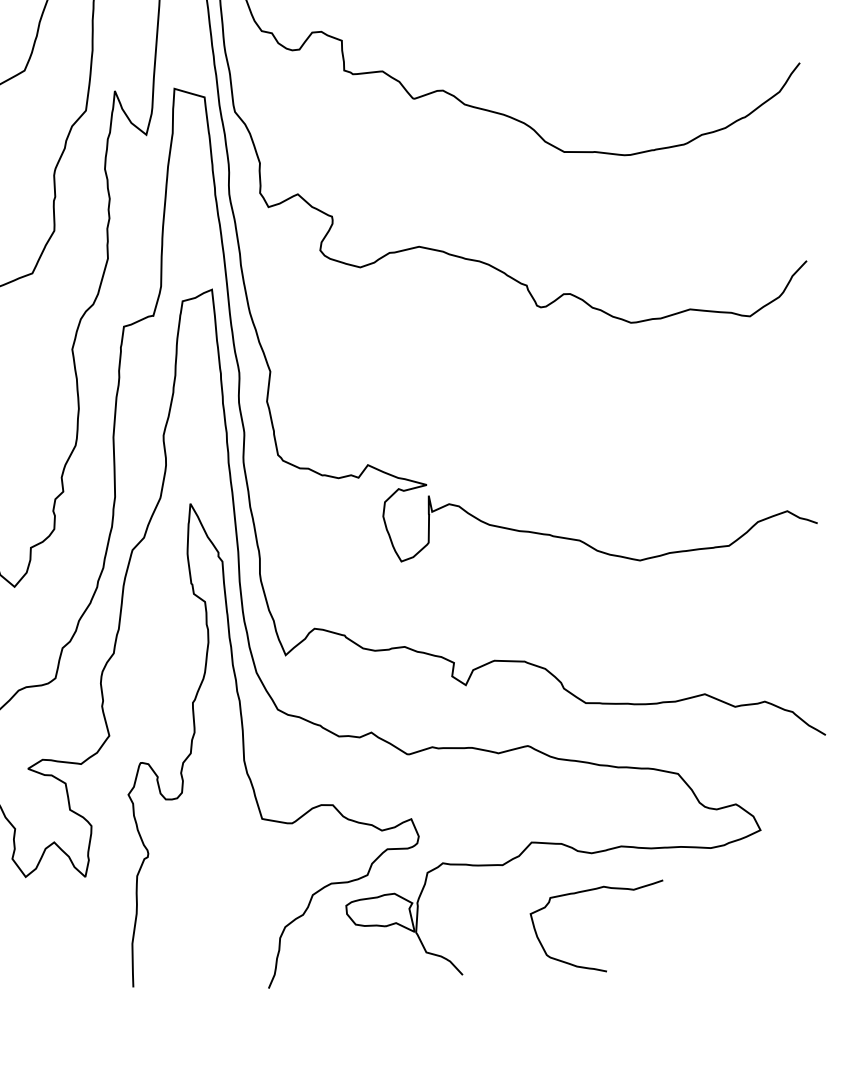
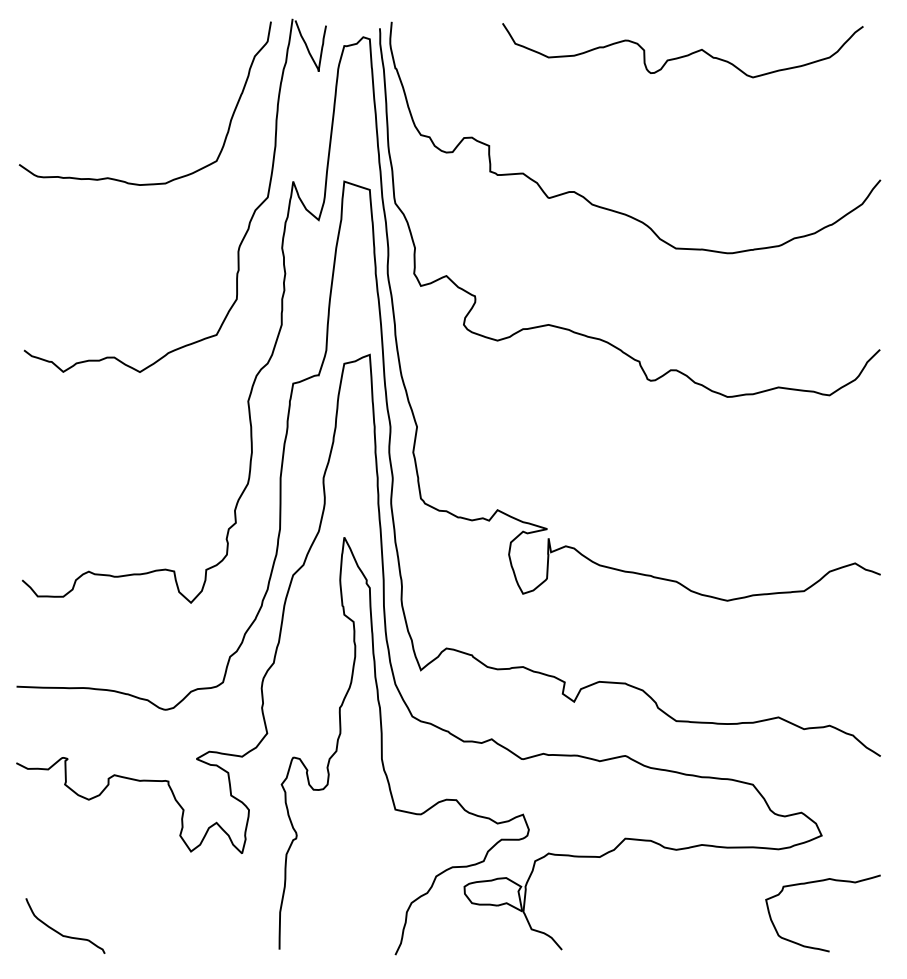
curve: (589, 891) -> (817, 882), moved

